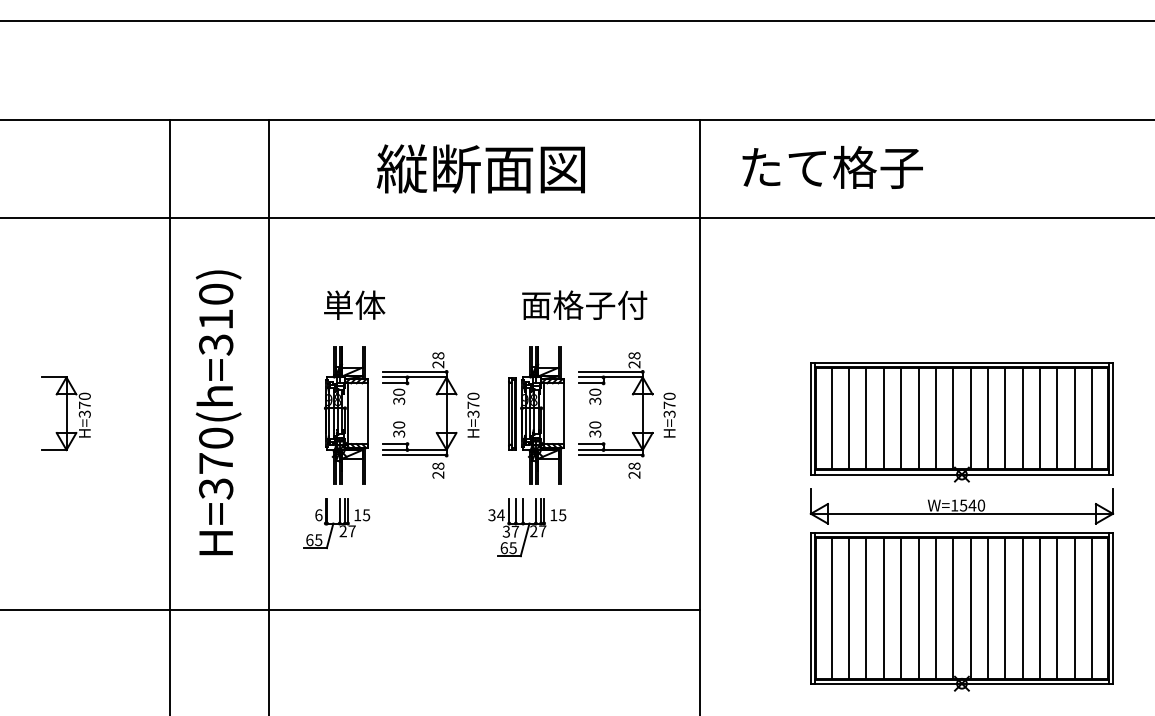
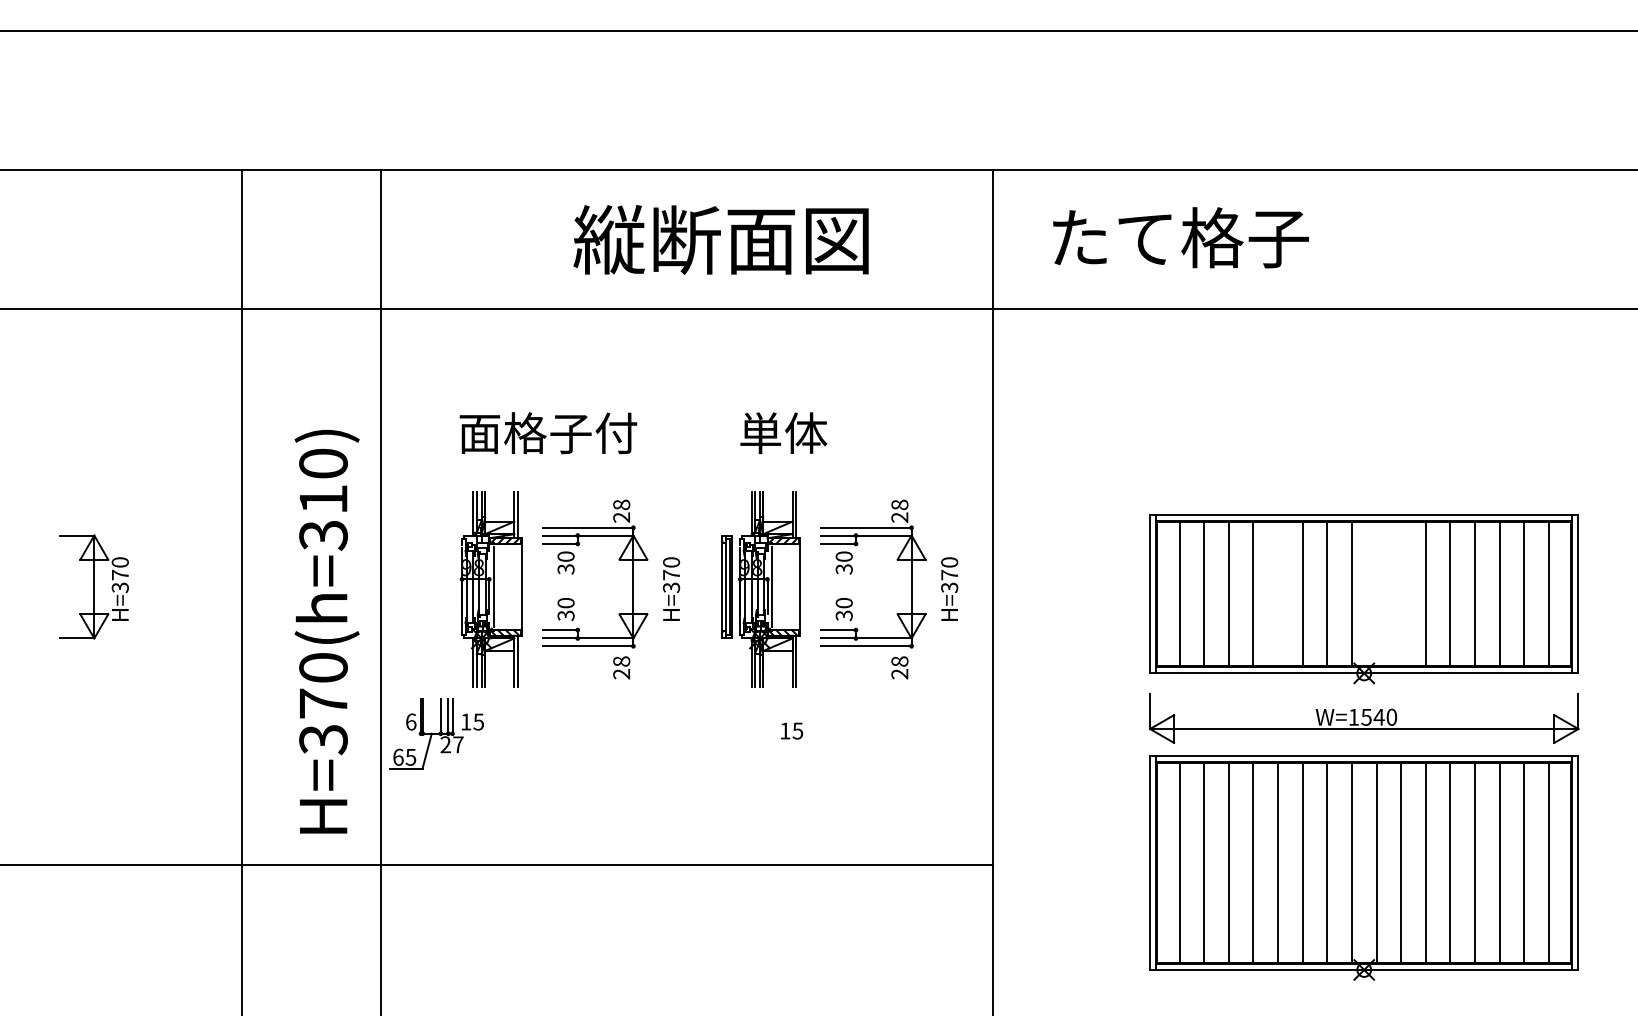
text: (480, 168) -> (720, 239), moved
text: (386, 305) -> (548, 433), 単体 -> 面格子付
text: (584, 305) -> (828, 433), 面格子付 -> 単体
text: (218, 412) -> (326, 631), moved
line: (901, 418) -> (1278, 594), removed
line: (970, 418) -> (1376, 594), removed
line: (988, 418) -> (1401, 594), removed
part: (336, 523) -> (436, 733), moved
part: (517, 527) -> (733, 748), removed

